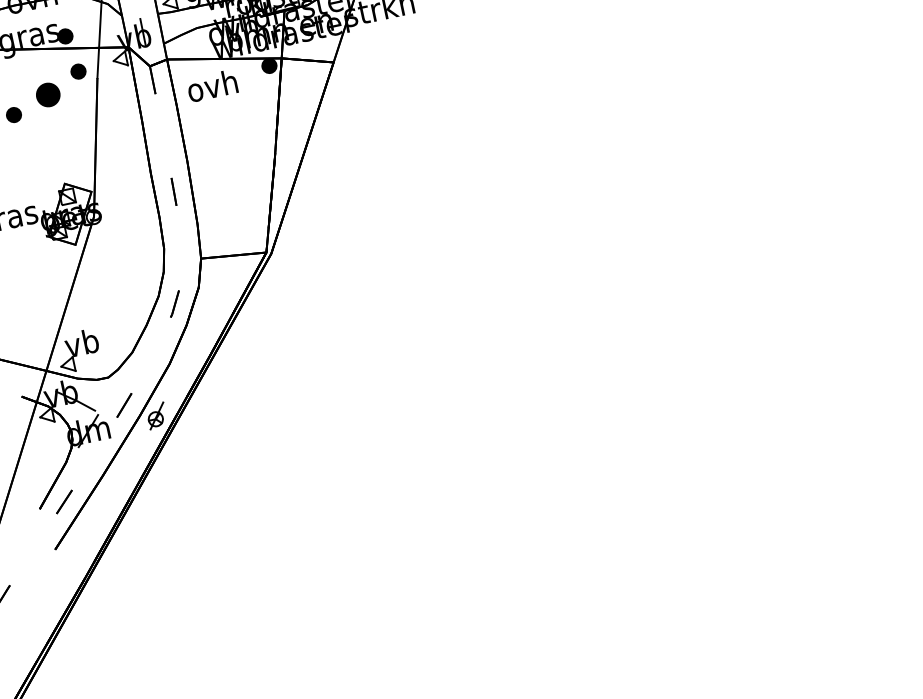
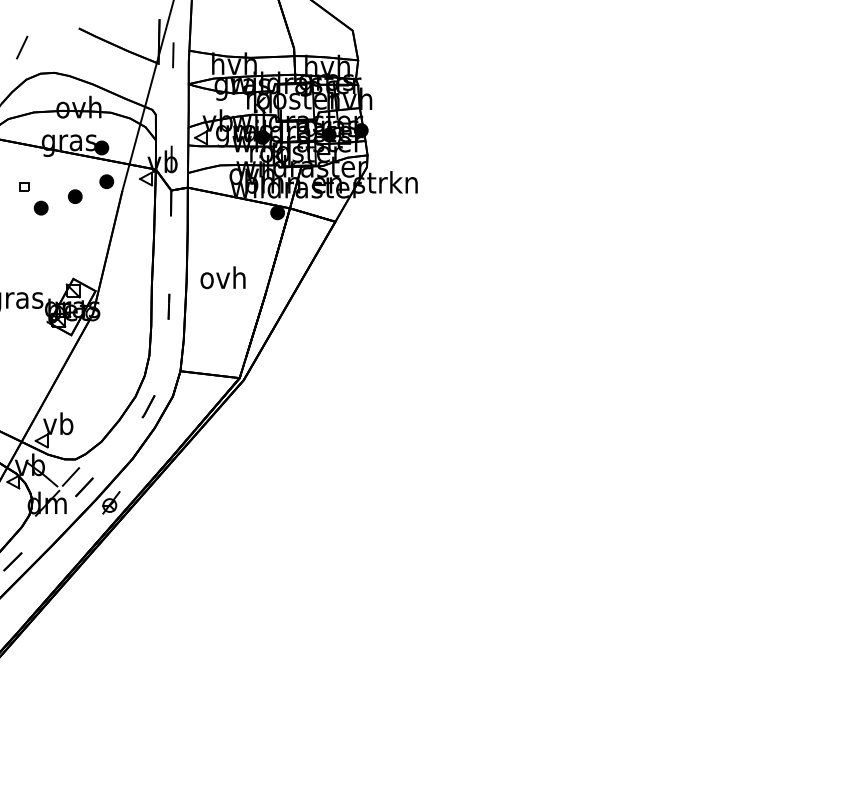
text: (211, 85) -> (222, 277), moved
part: (47, 94) -> (74, 196), size x0.62
line: (107, 396) -> (71, 476), added

